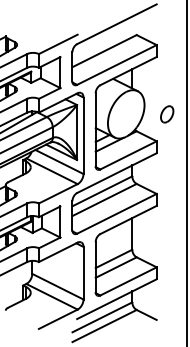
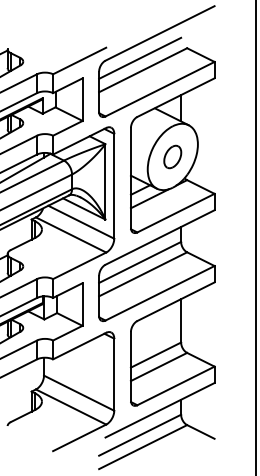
line: (102, 42) -> (140, 58), added
part: (167, 114) -> (173, 157), moved

